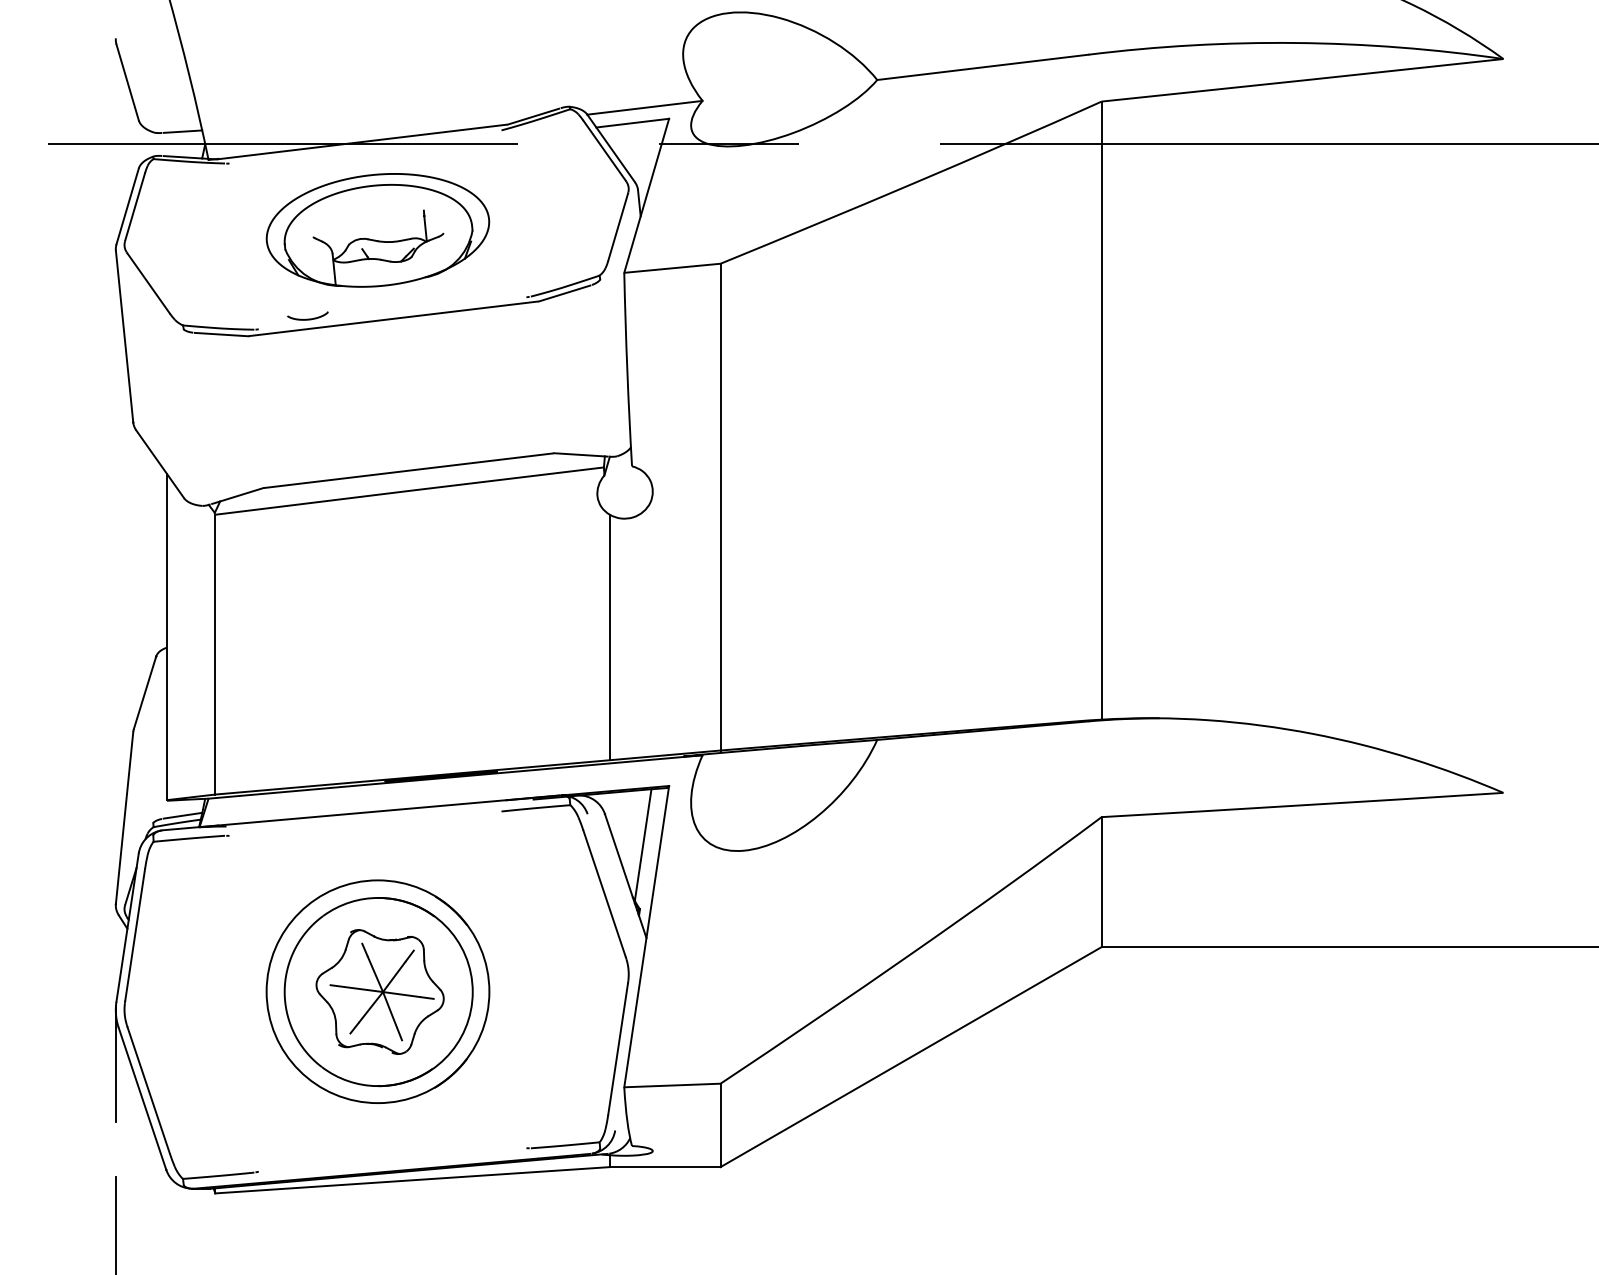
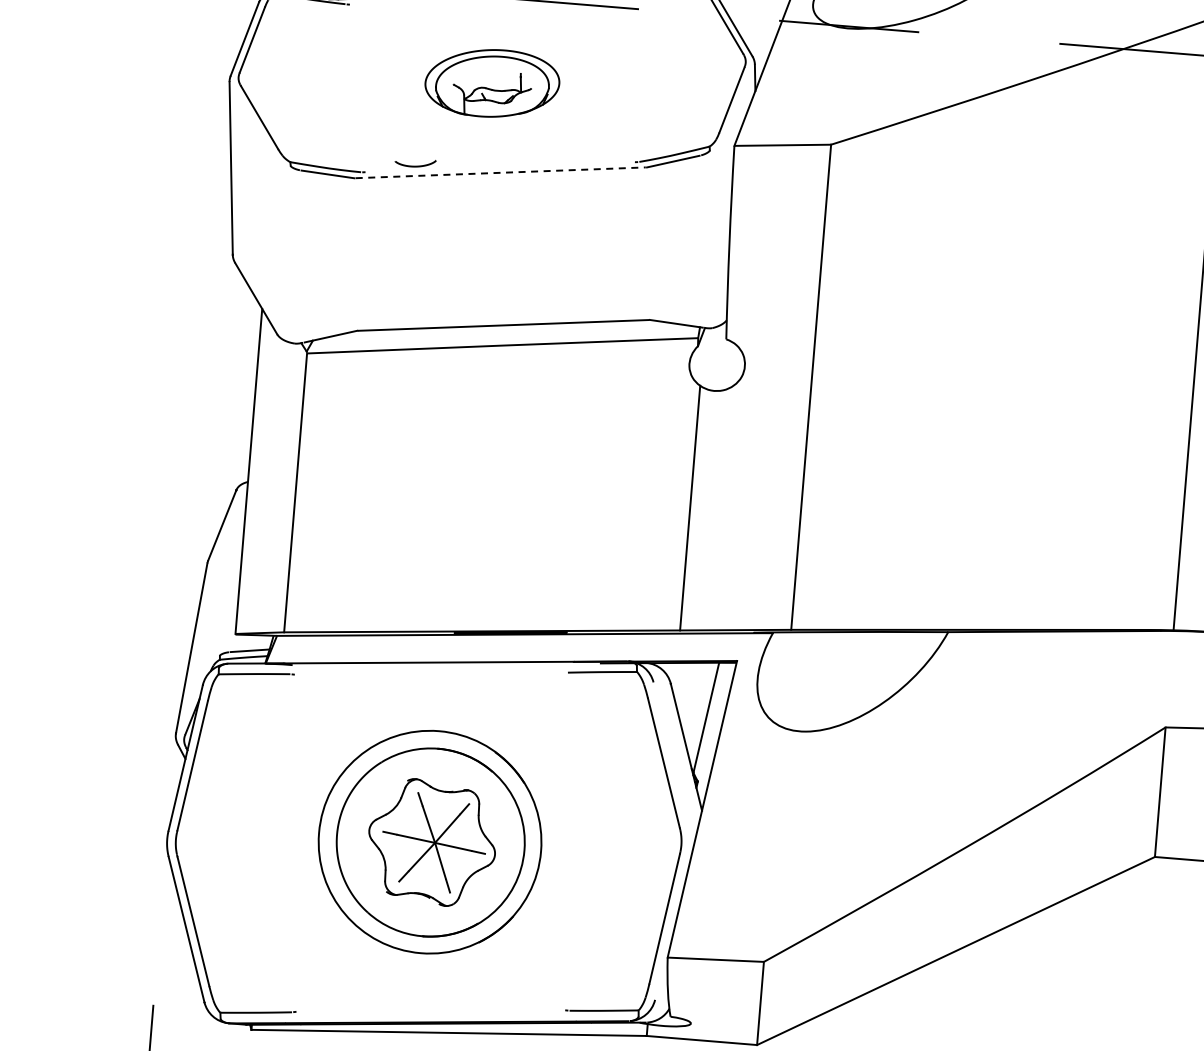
part: (377, 230) -> (491, 83), size x0.6
line: (394, 318) -> (501, 172), solid -> dashed
line: (115, 1063) -> (162, 892), removed

